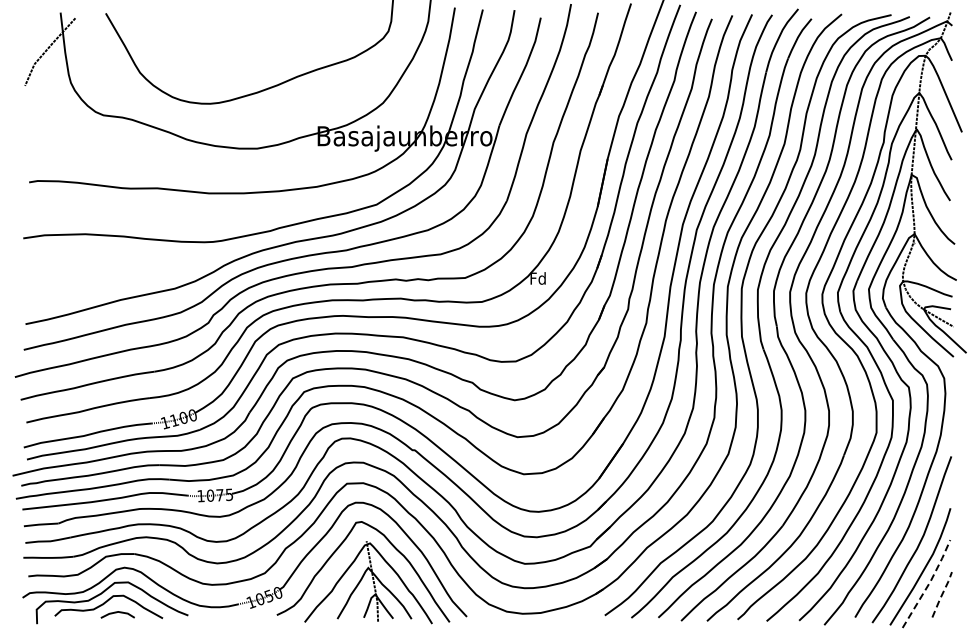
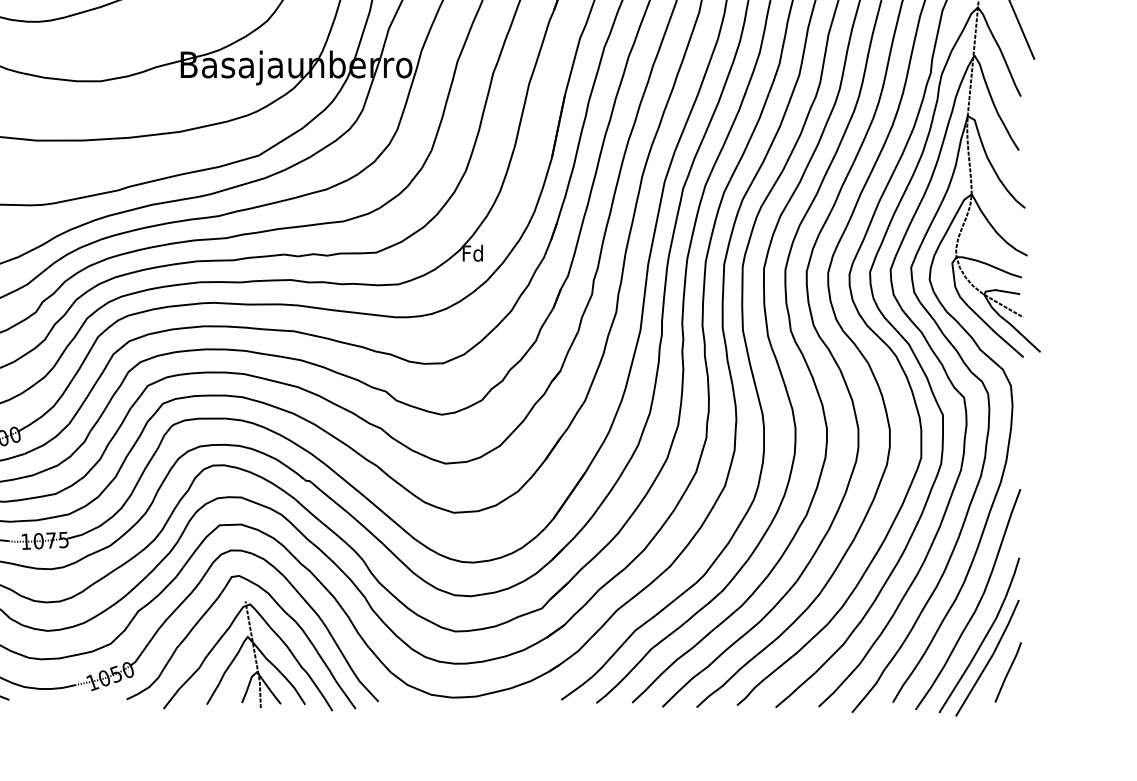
line: (929, 583) -> (991, 657), dashed -> solid
line: (942, 594) -> (1008, 672), dashed -> solid

